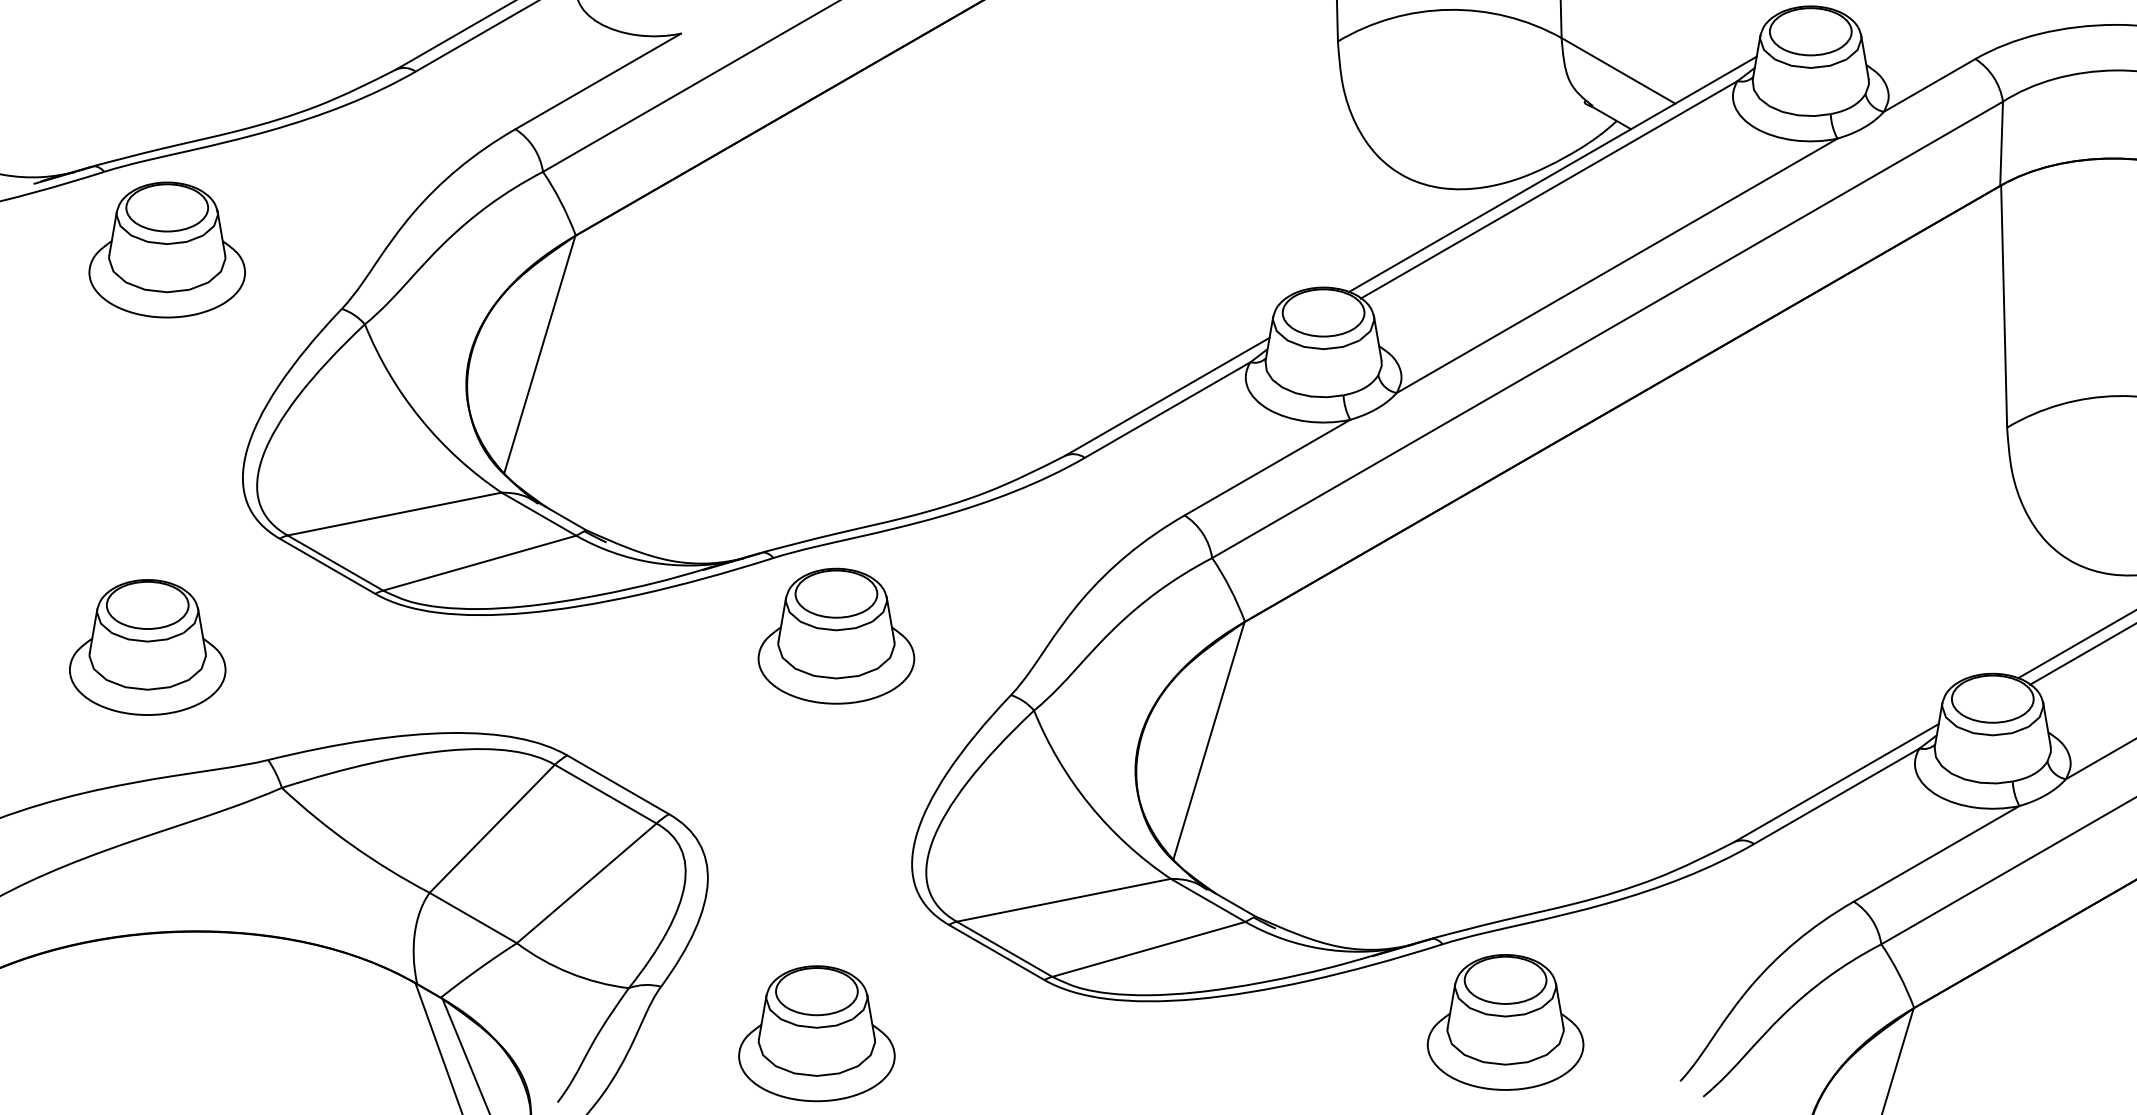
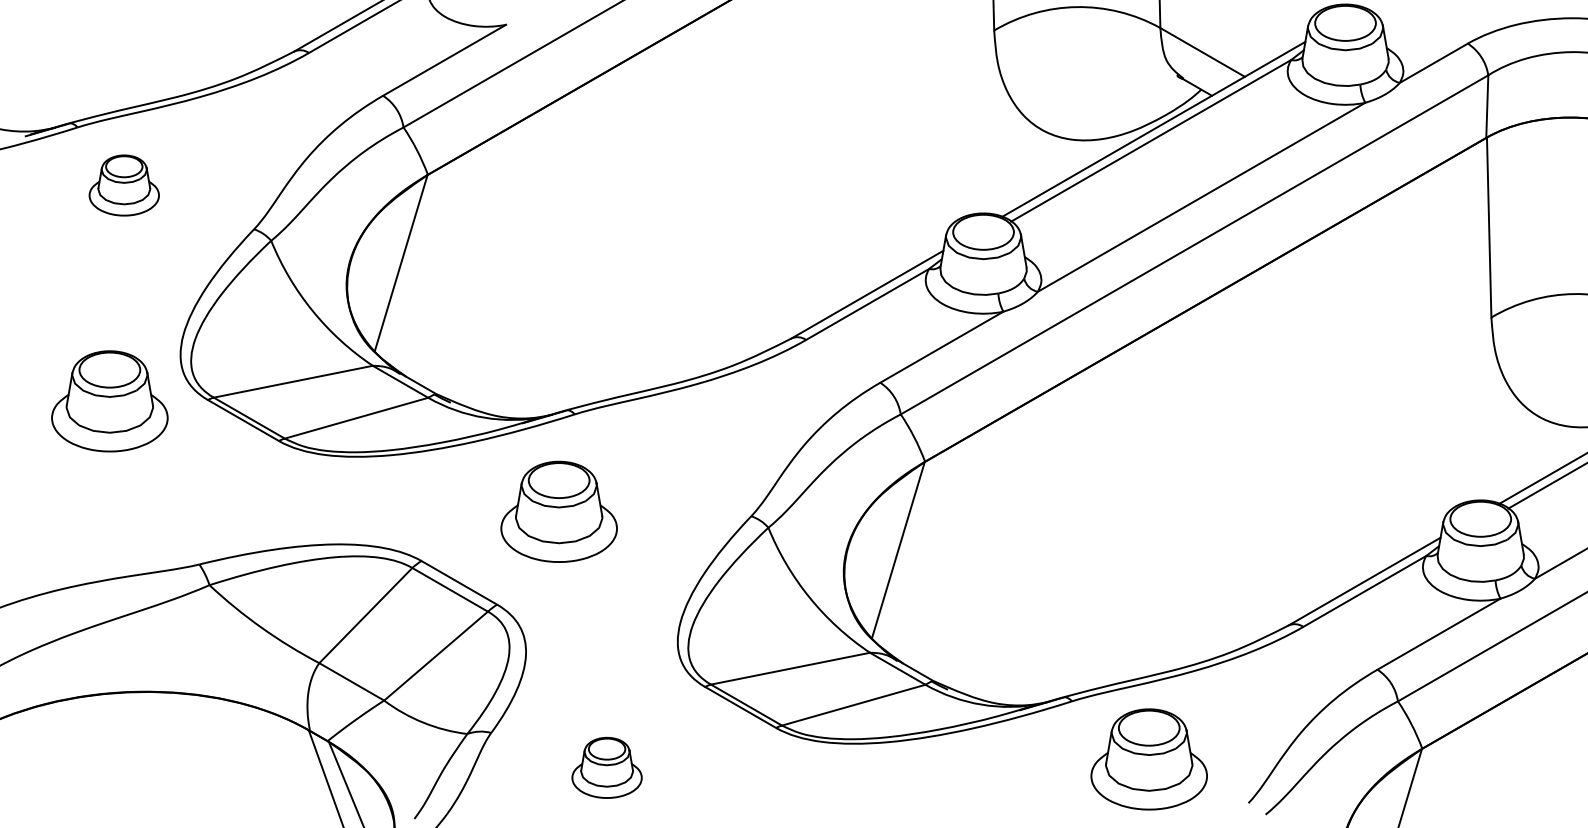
part: (166, 249) -> (123, 185), size x0.6
part: (836, 635) -> (559, 511), moved
part: (147, 647) -> (109, 401), moved
part: (1505, 1022) -> (1149, 759), moved
part: (816, 1033) -> (606, 767), size x0.6

